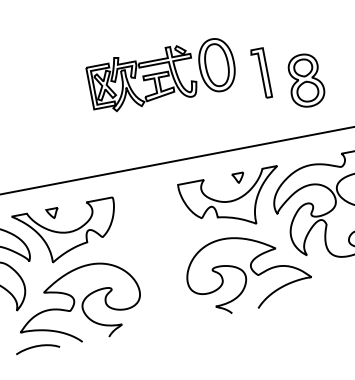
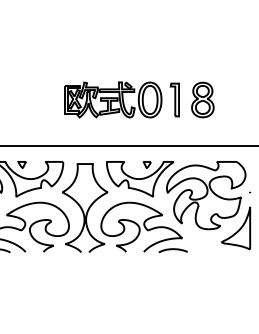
part: (162, 74) -> (113, 99), moved
part: (305, 79) -> (202, 99), moved
curve: (162, 261) -> (87, 209), added
curve: (300, 298) -> (172, 250), added

